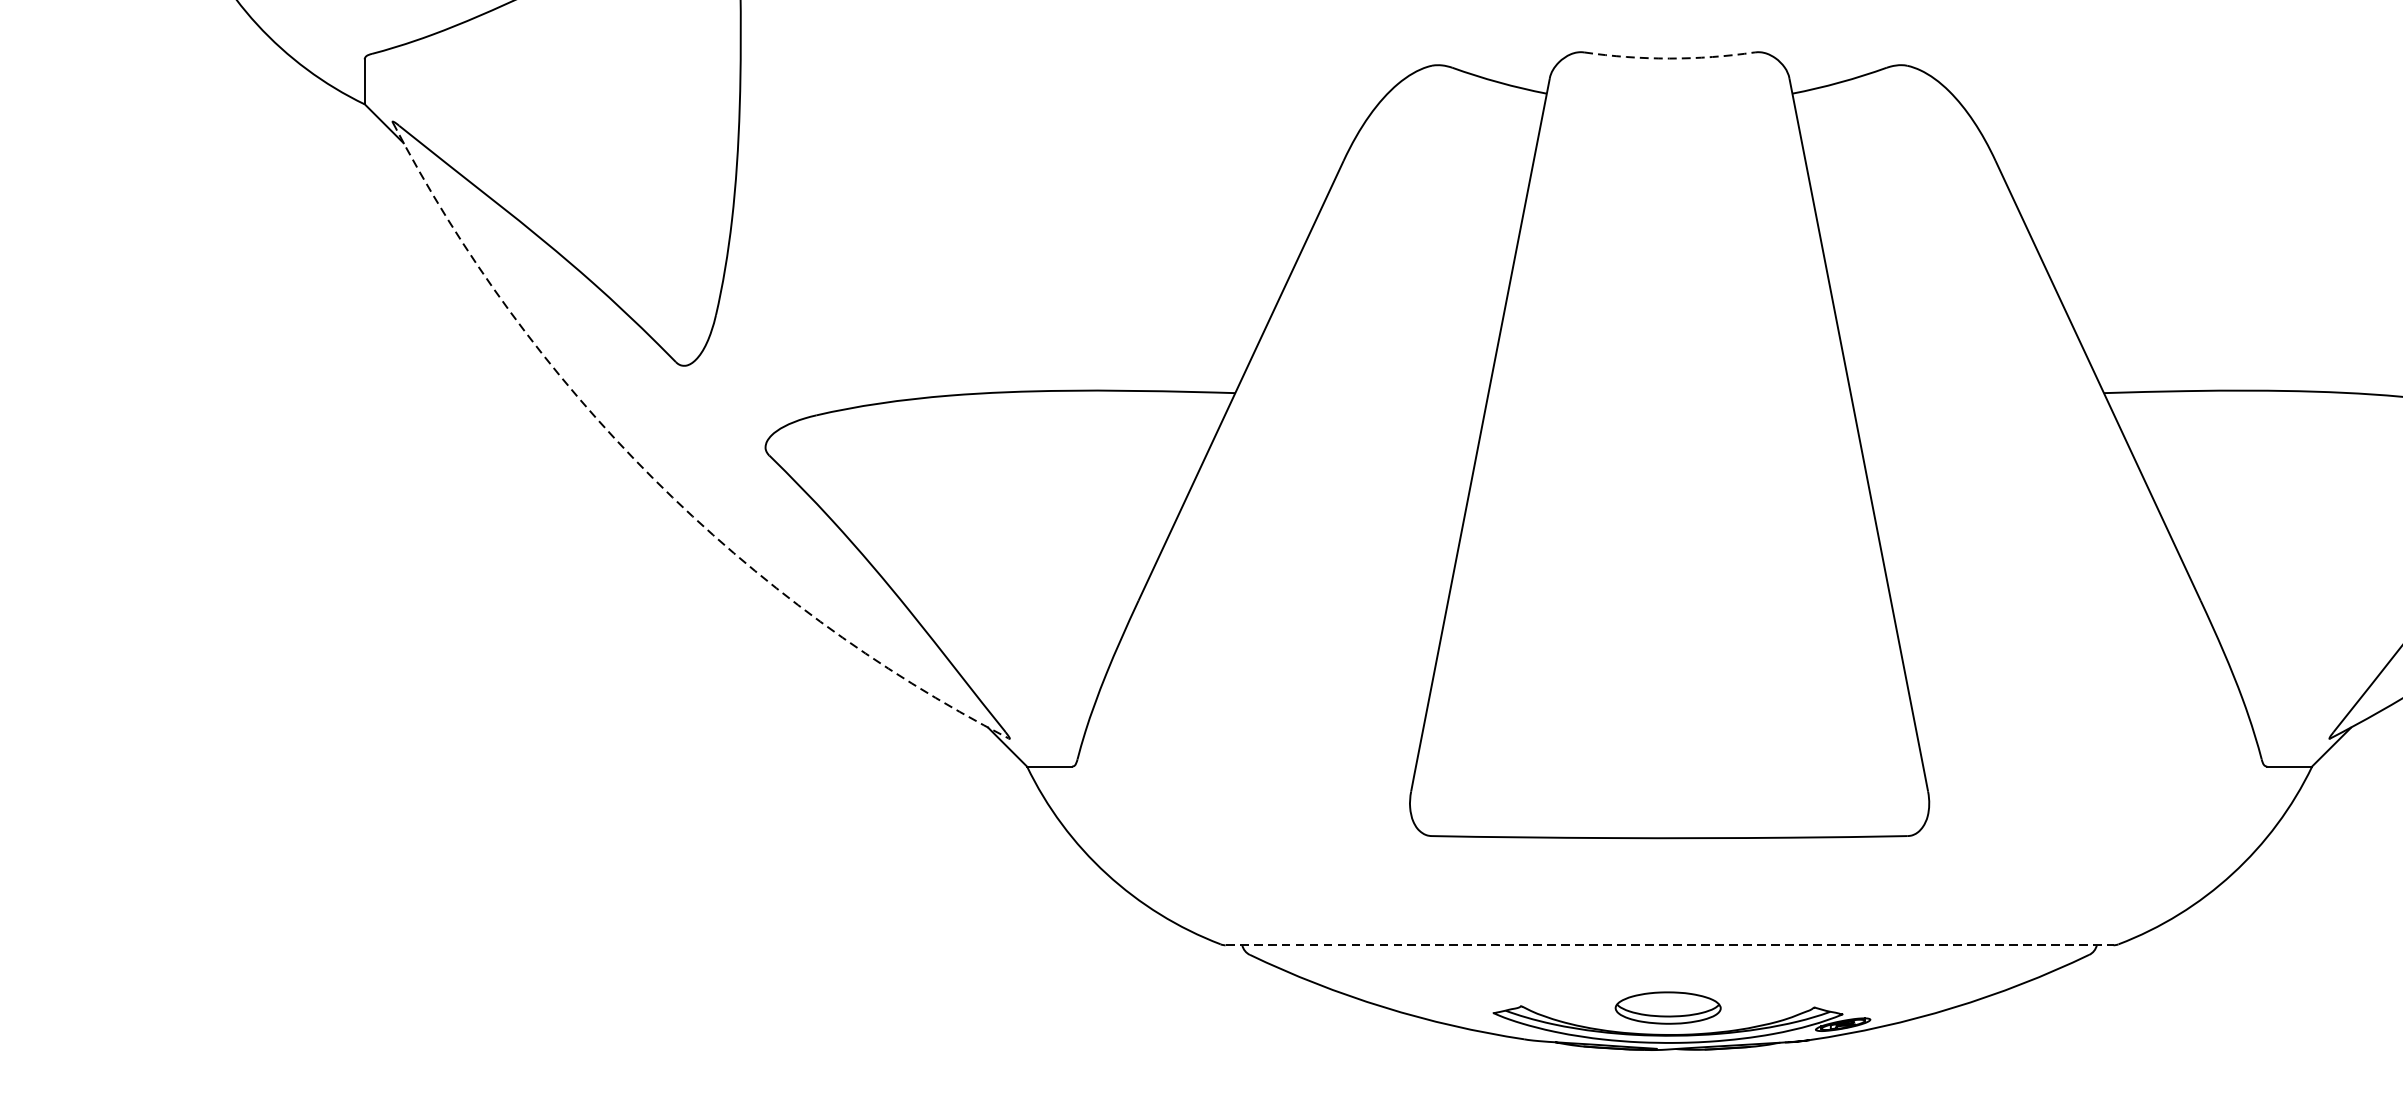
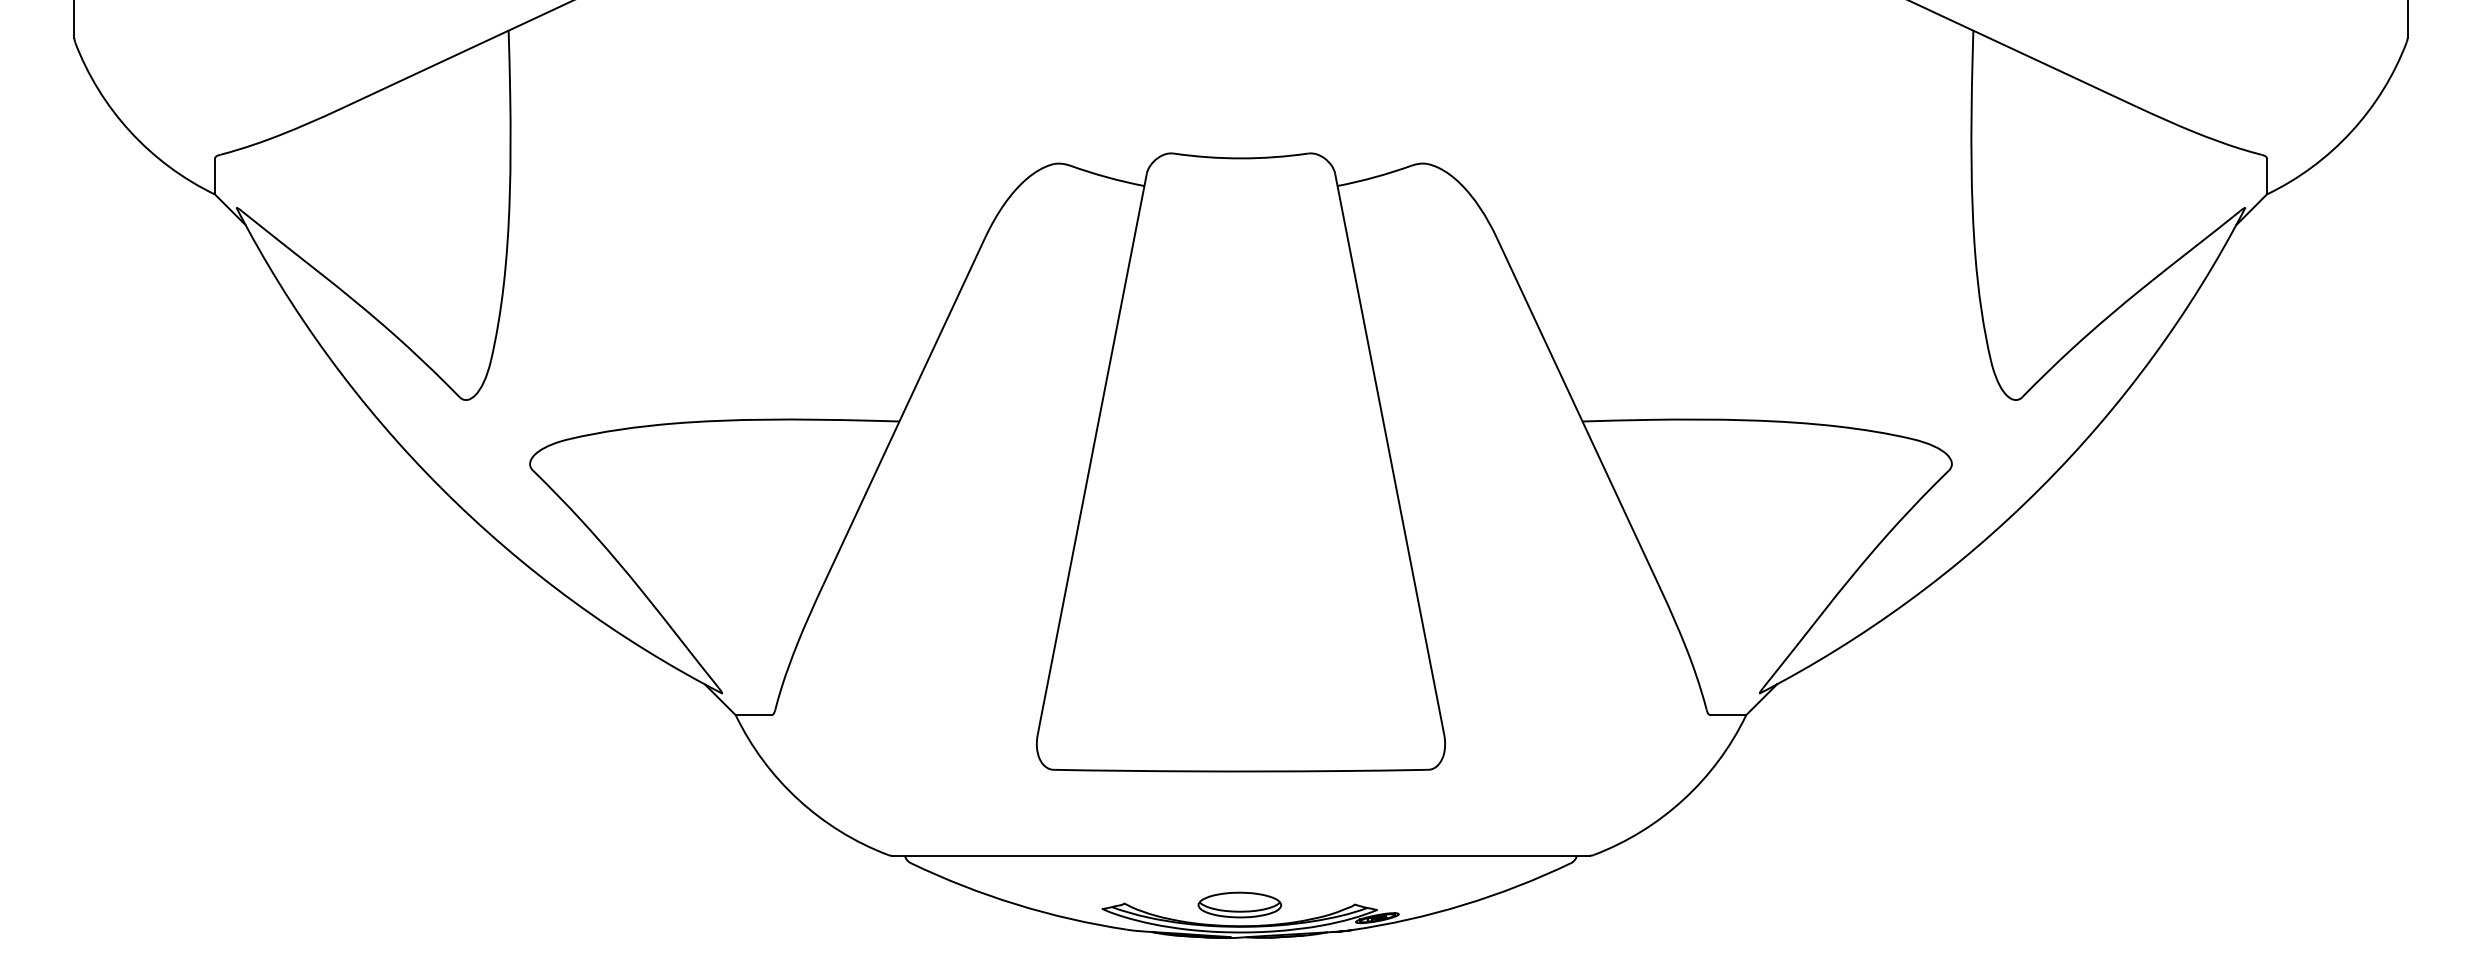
arc: (1669, 58) -> (1240, 158), dashed -> solid
arc: (652, 478) -> (441, 488), dashed -> solid
line: (1670, 945) -> (1241, 855), dashed -> solid

